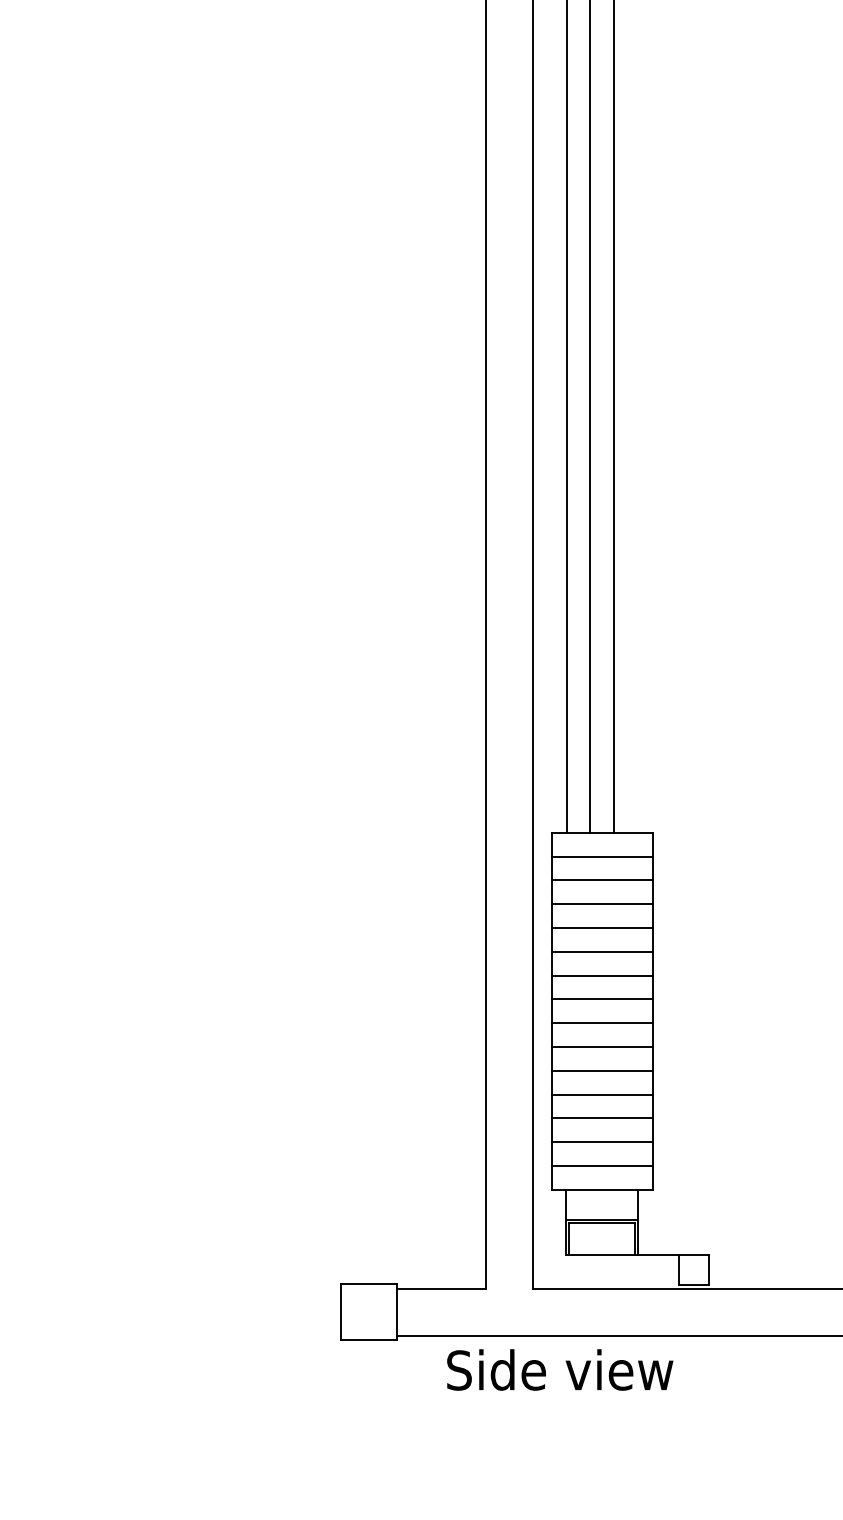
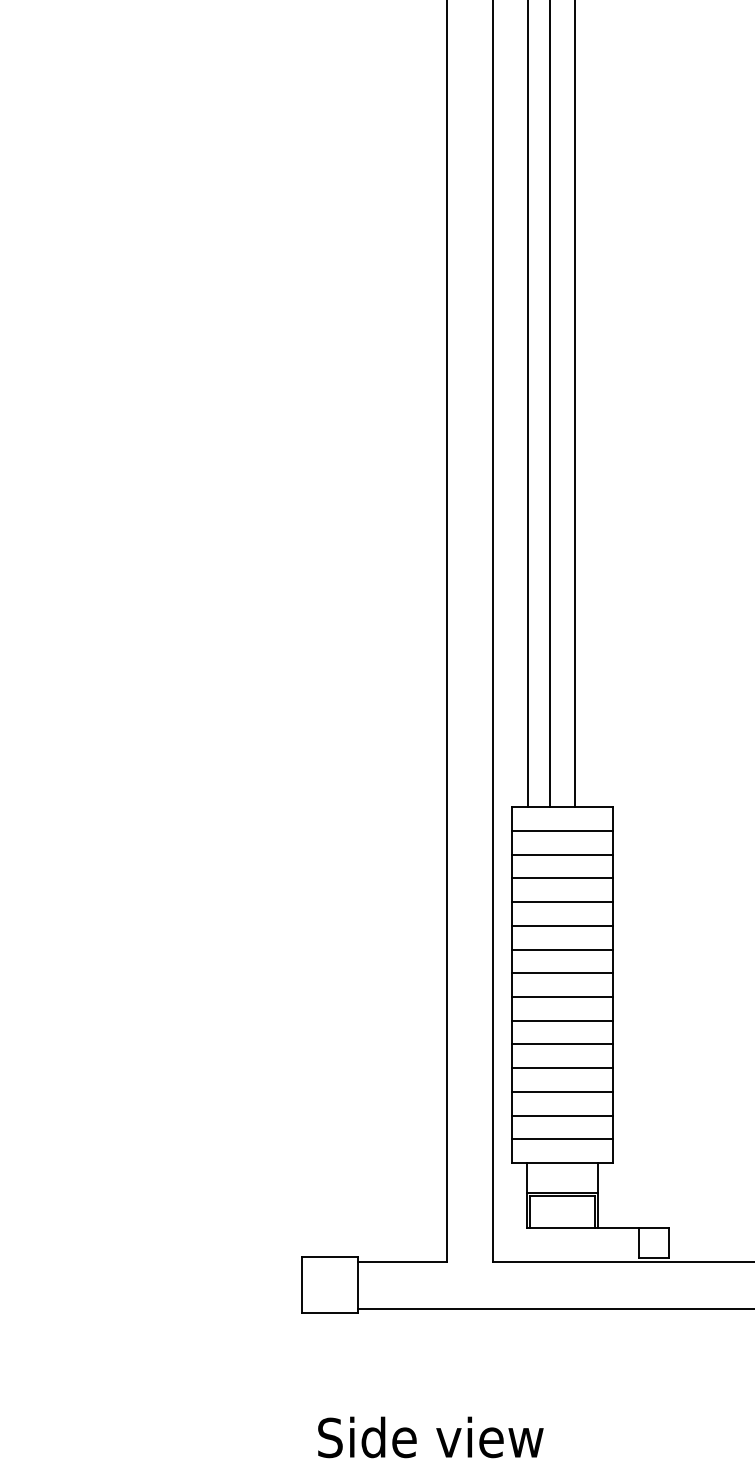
text: (560, 1369) -> (431, 1436), moved

